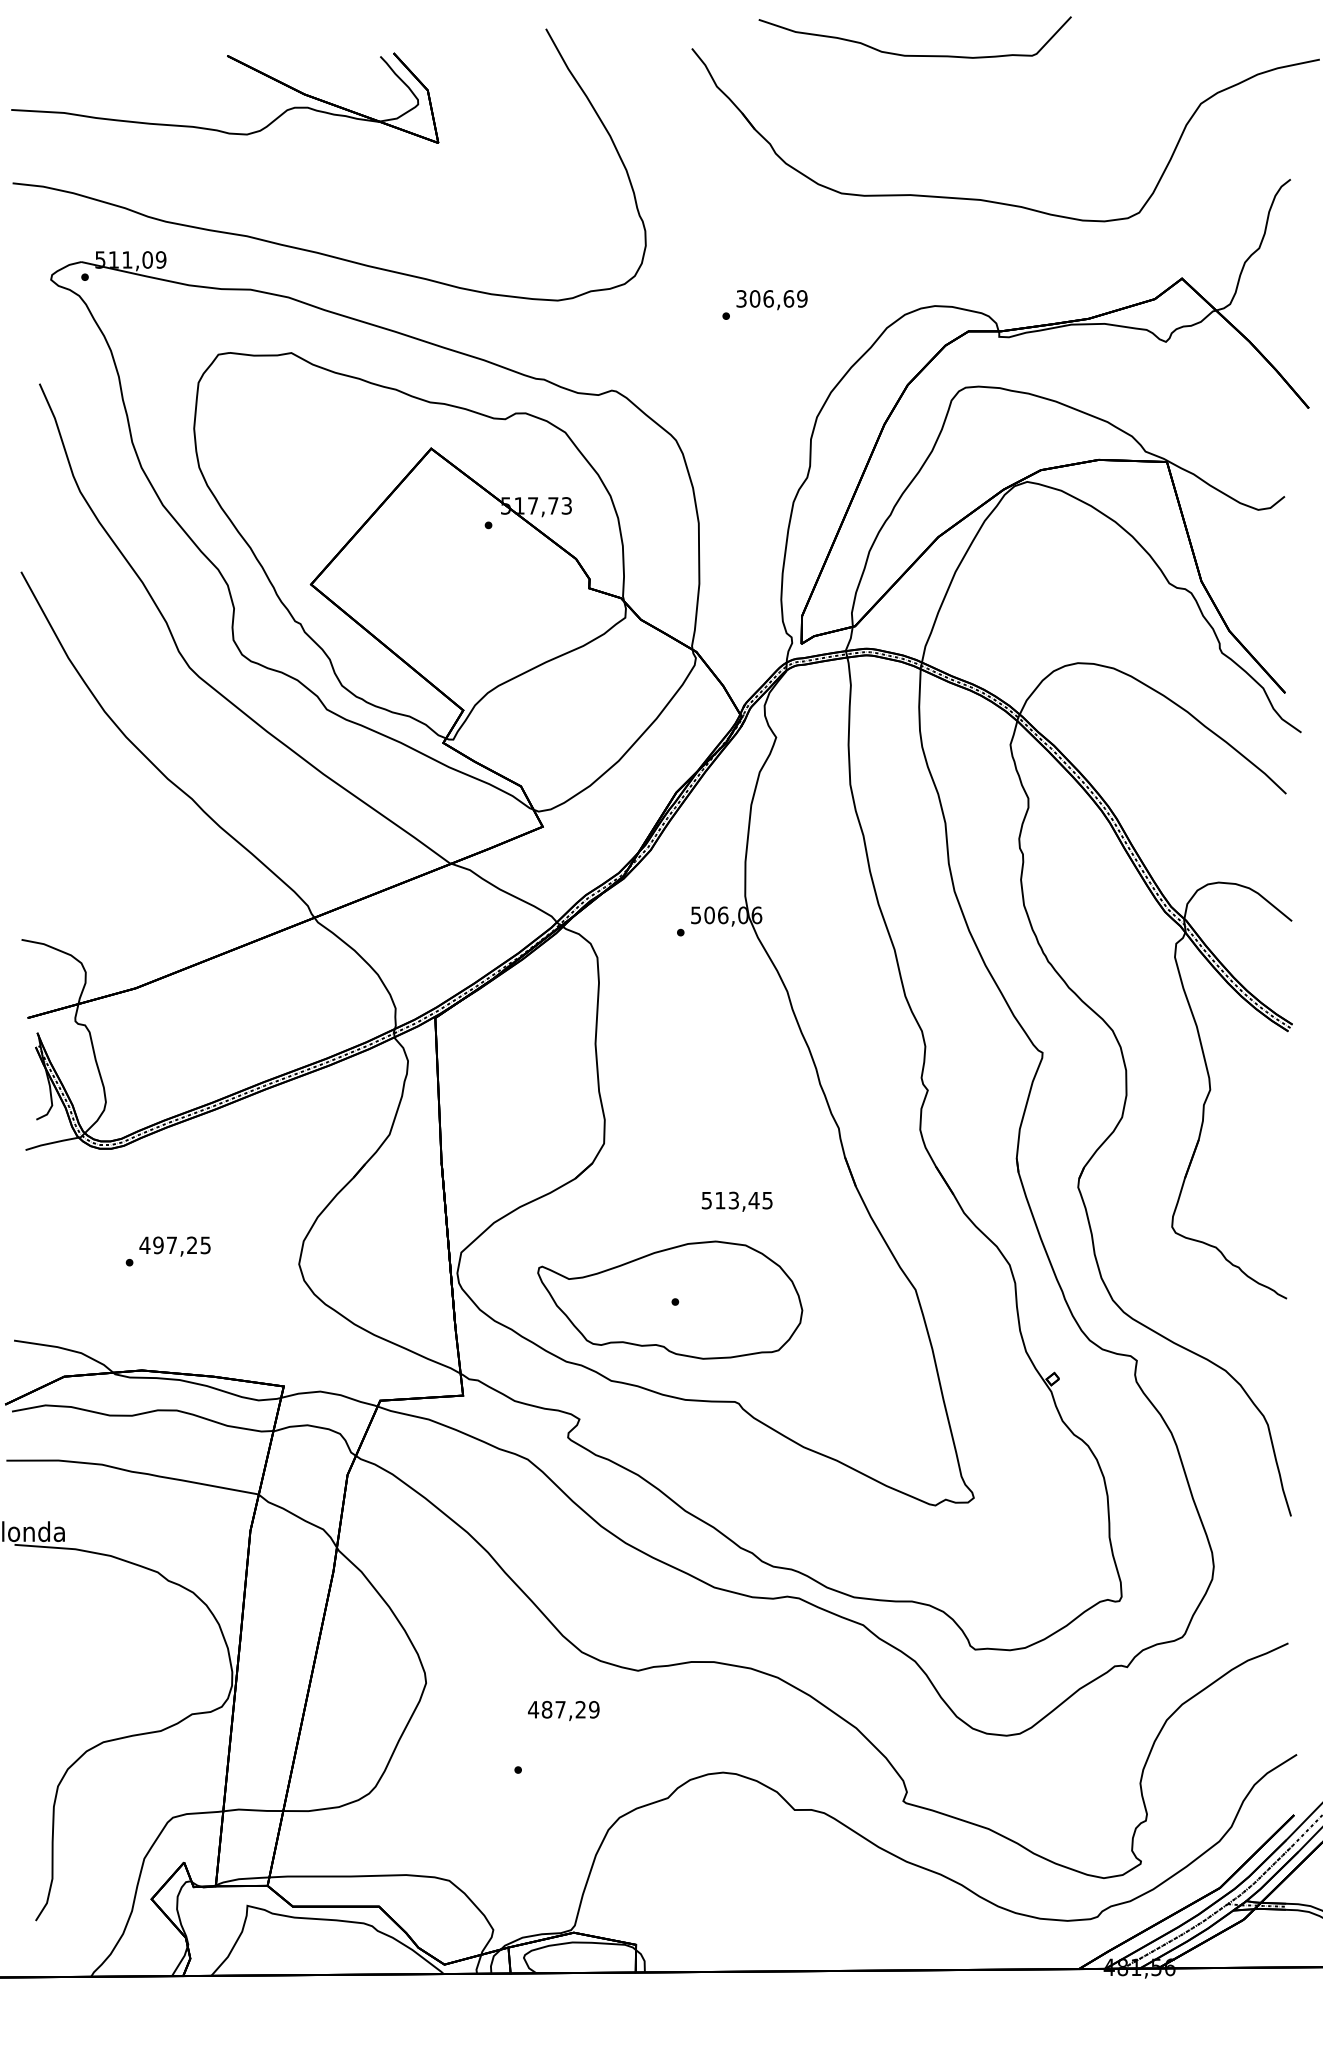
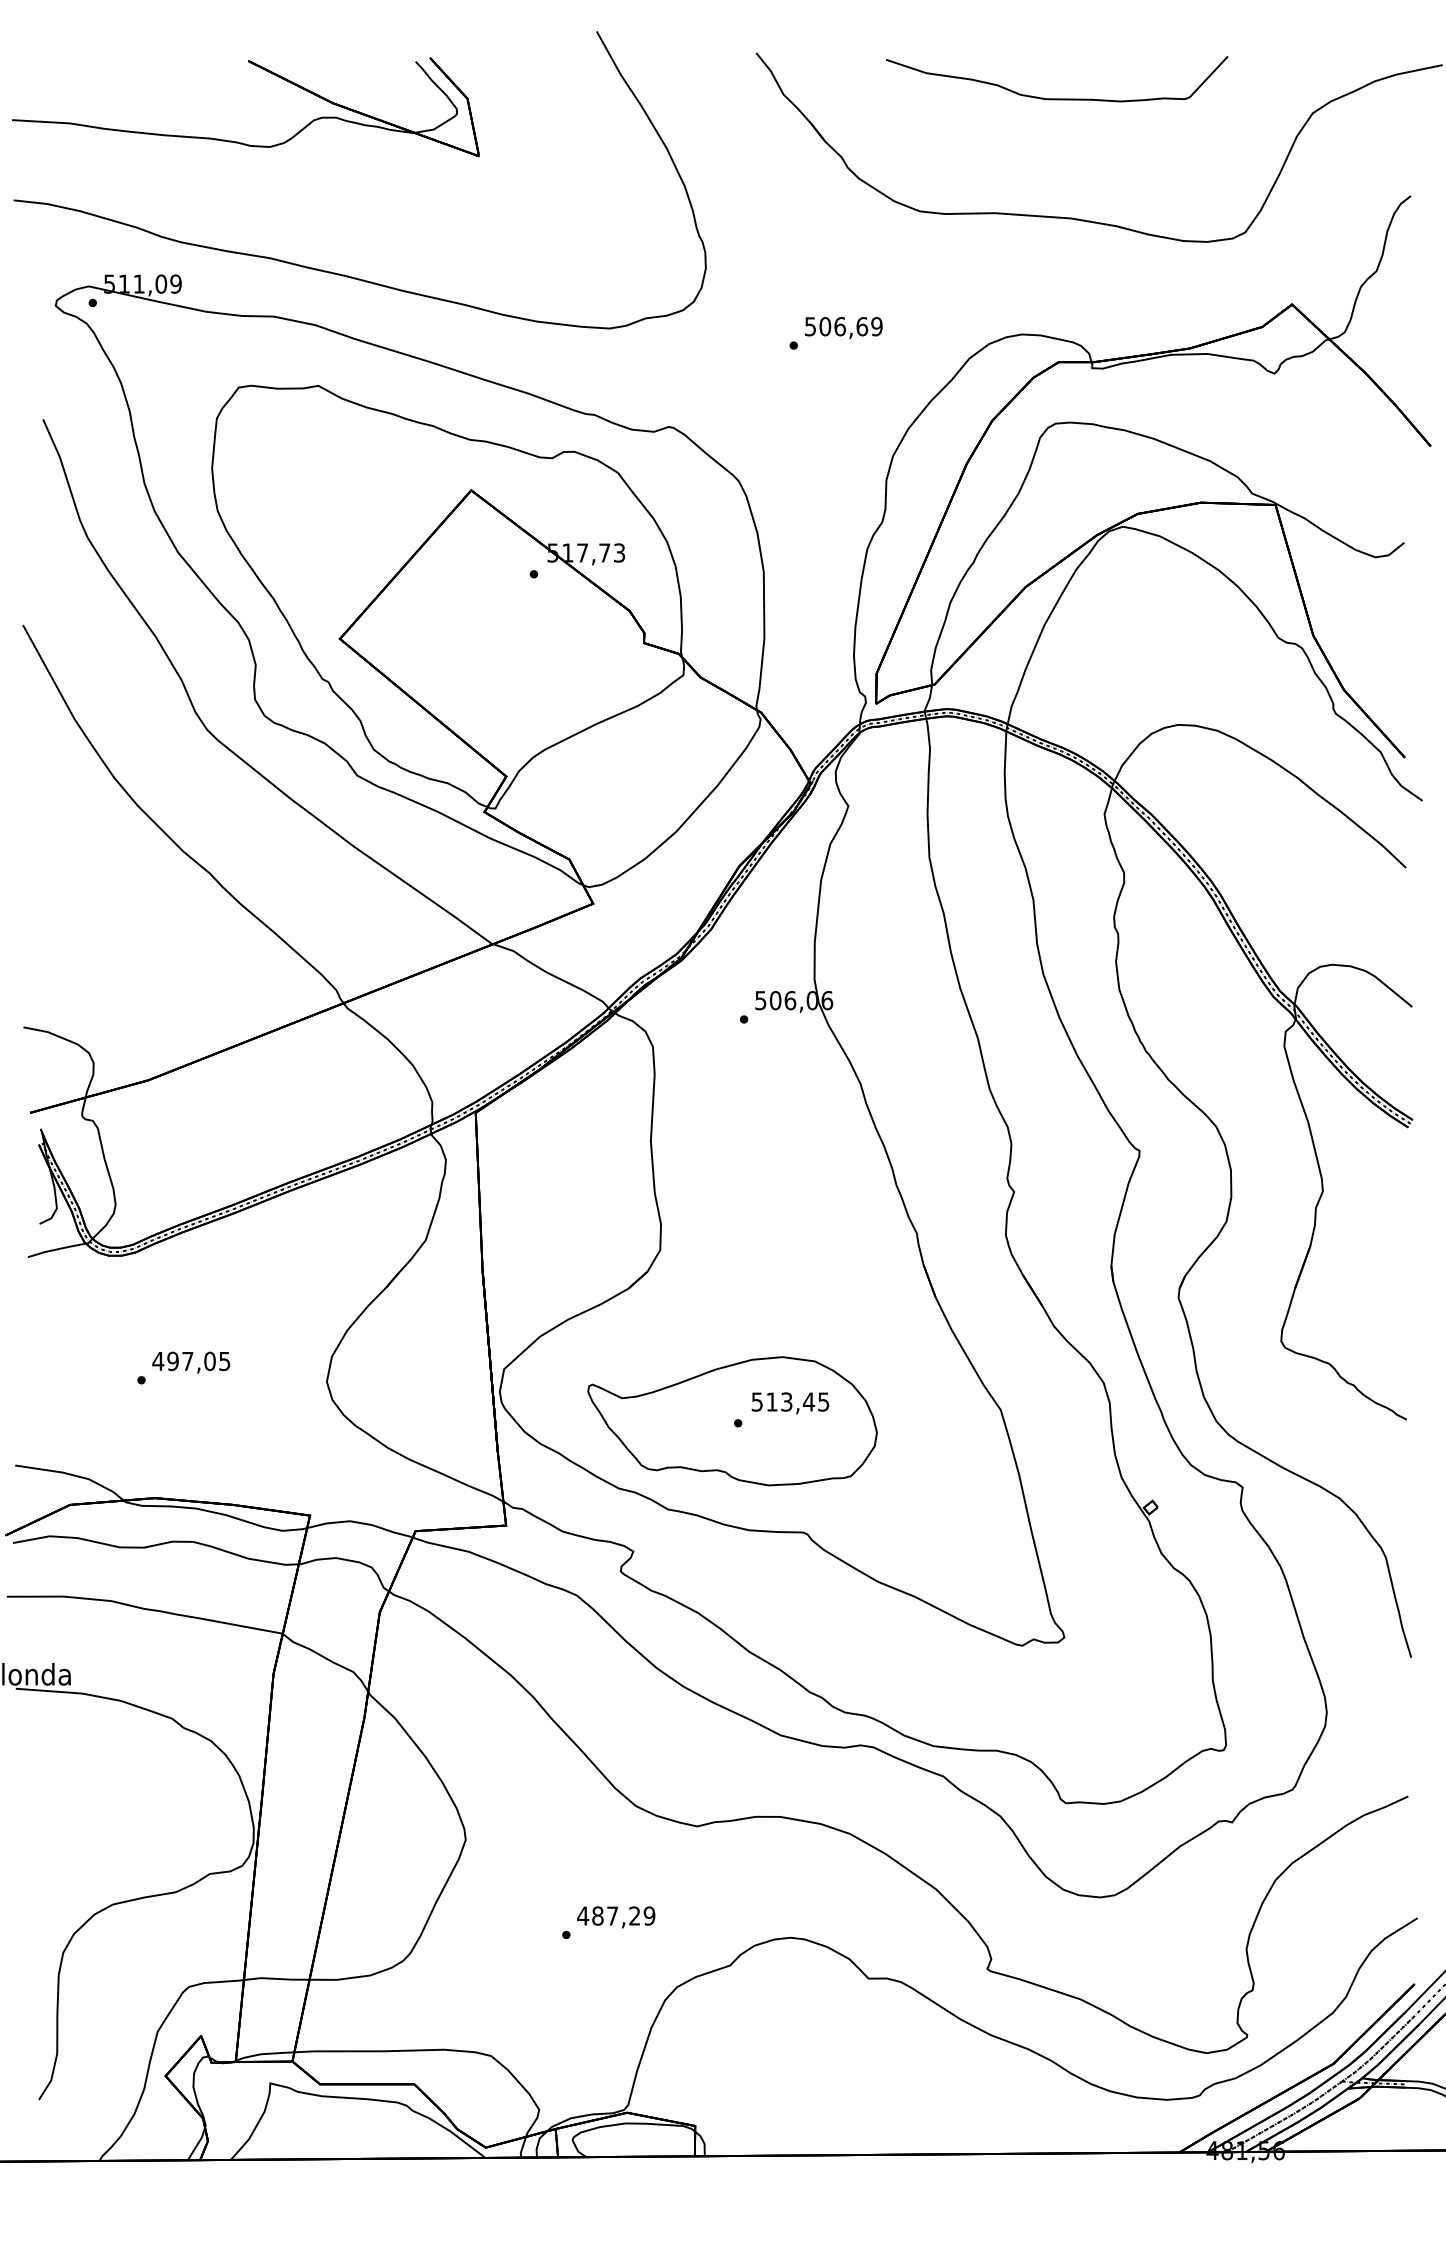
curve: (914, 55) -> (1056, 98), moved
text: (741, 298) -> (810, 326), 306,69 -> 506,69
text: (736, 1201) -> (789, 1403), moved
text: (192, 1245) -> (210, 1361), 497,25 -> 497,05
text: (563, 1711) -> (615, 1917), moved

